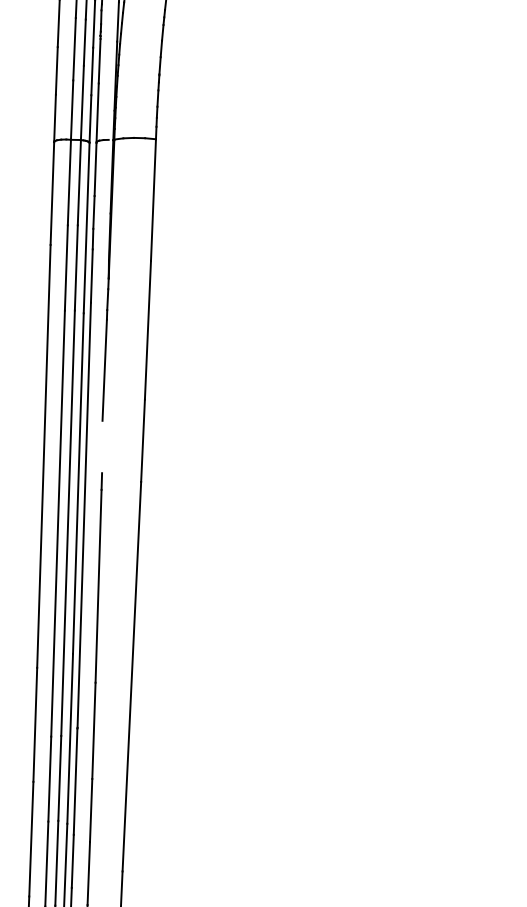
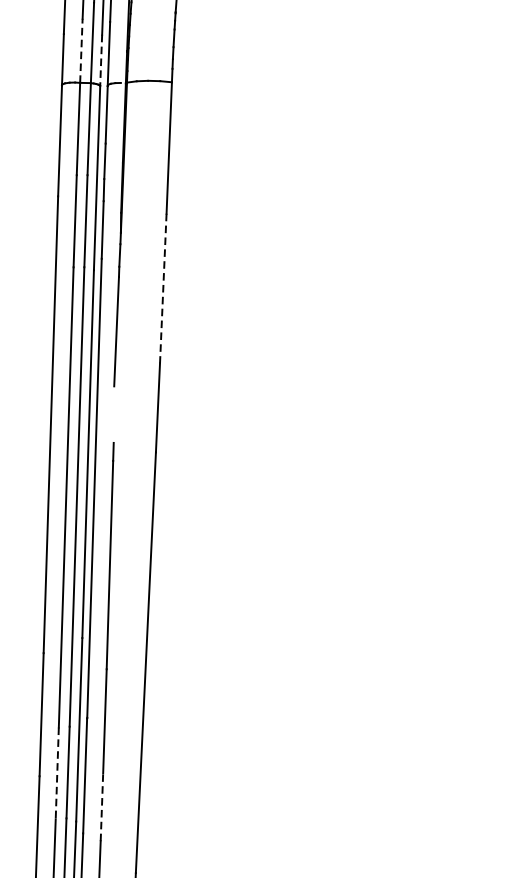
line: (72, 110) -> (81, 51), solid -> dashed
line: (90, 118) -> (101, 59), solid -> dashed
line: (147, 330) -> (162, 288), solid -> dashed
line: (49, 779) -> (56, 773), solid -> dashed
line: (91, 810) -> (102, 807), solid -> dashed

